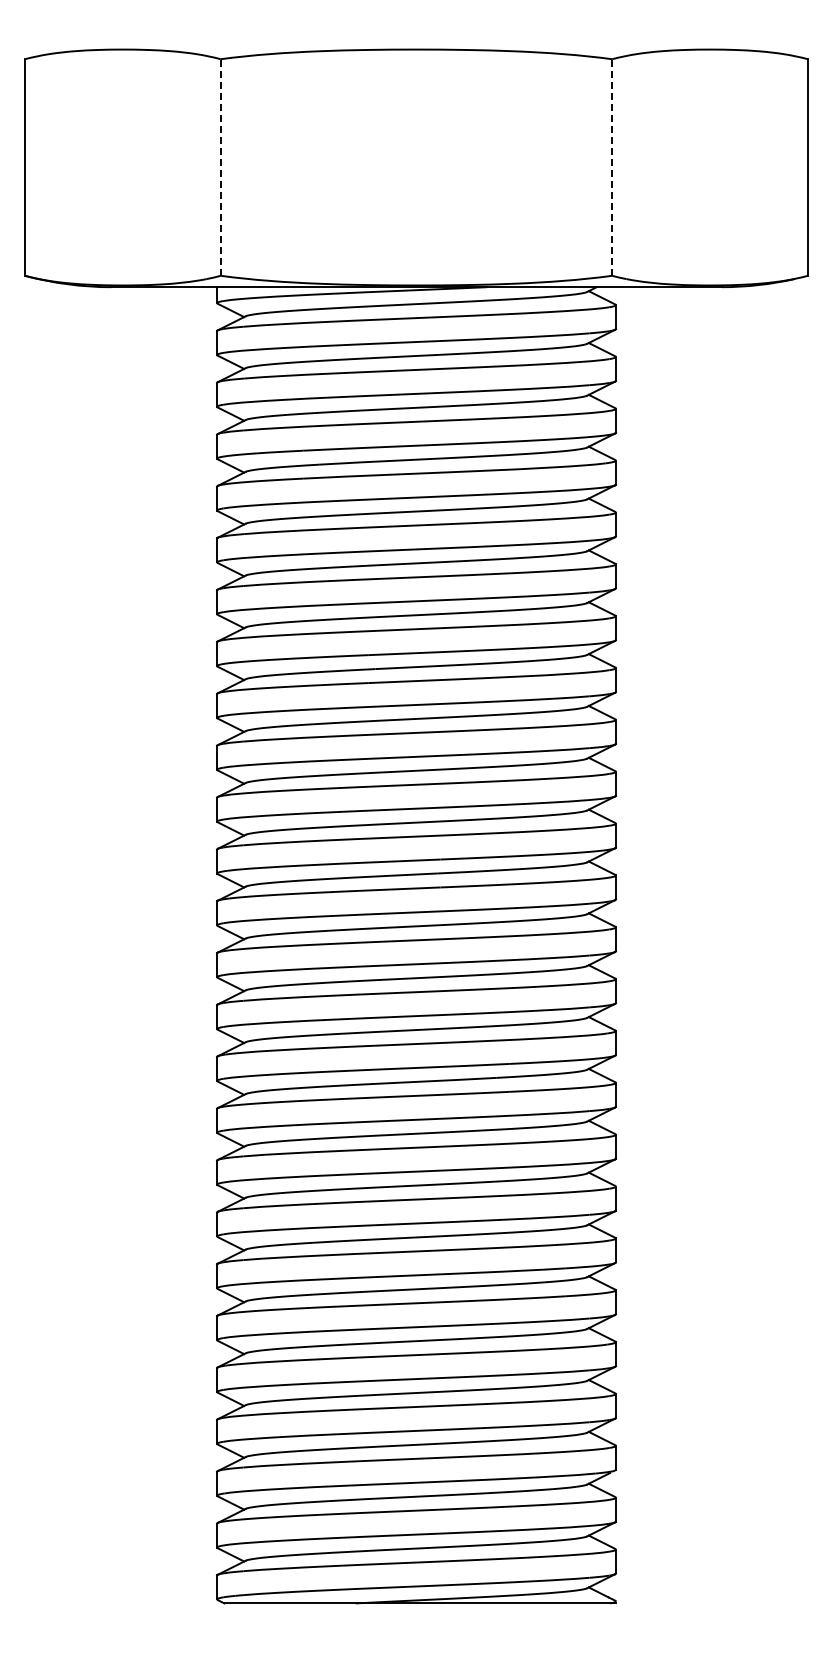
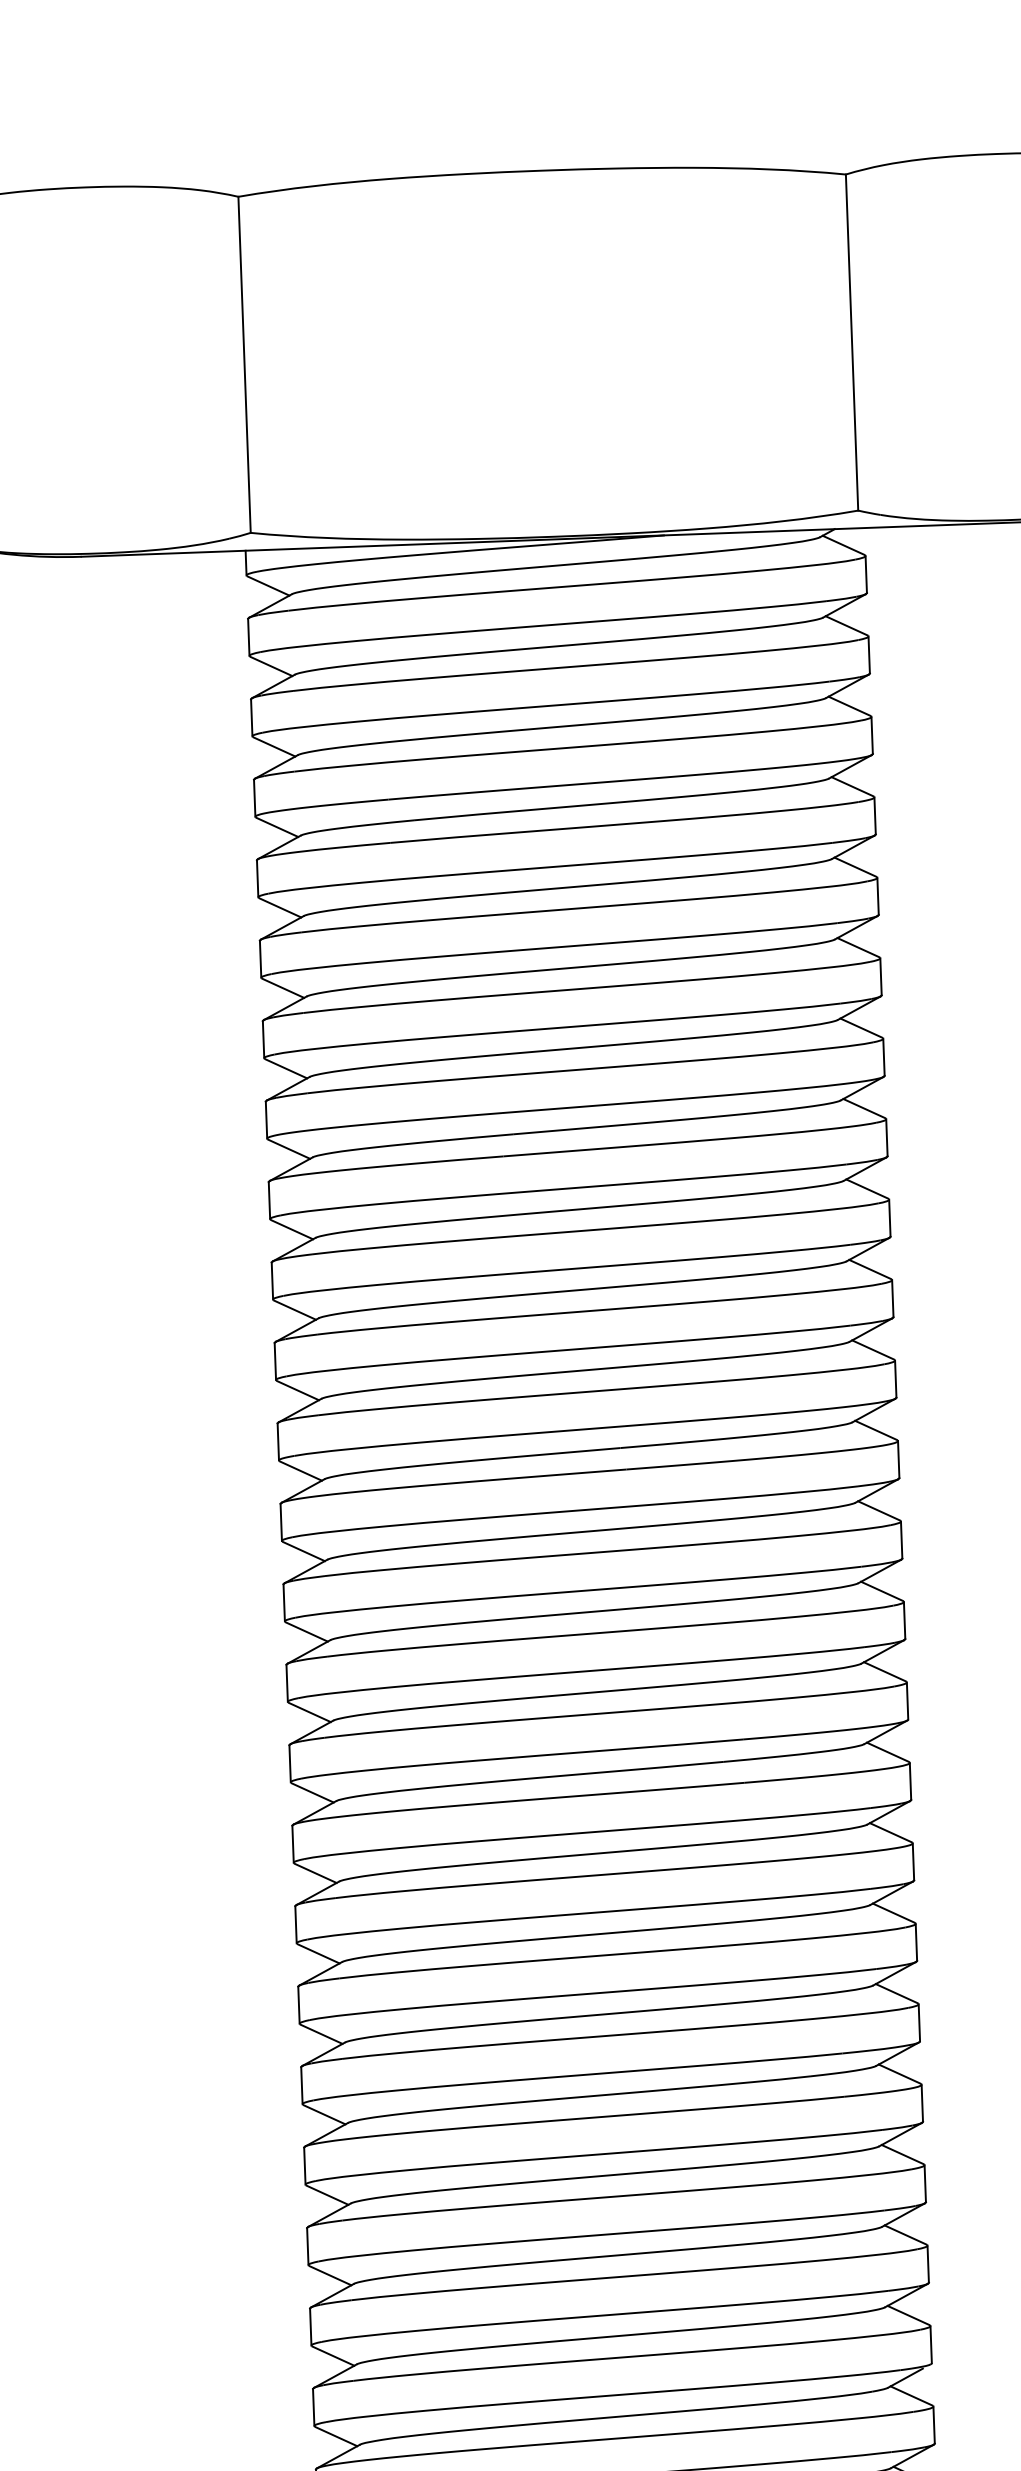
line: (220, 167) -> (244, 364), dashed -> solid
line: (612, 167) -> (852, 342), dashed -> solid

